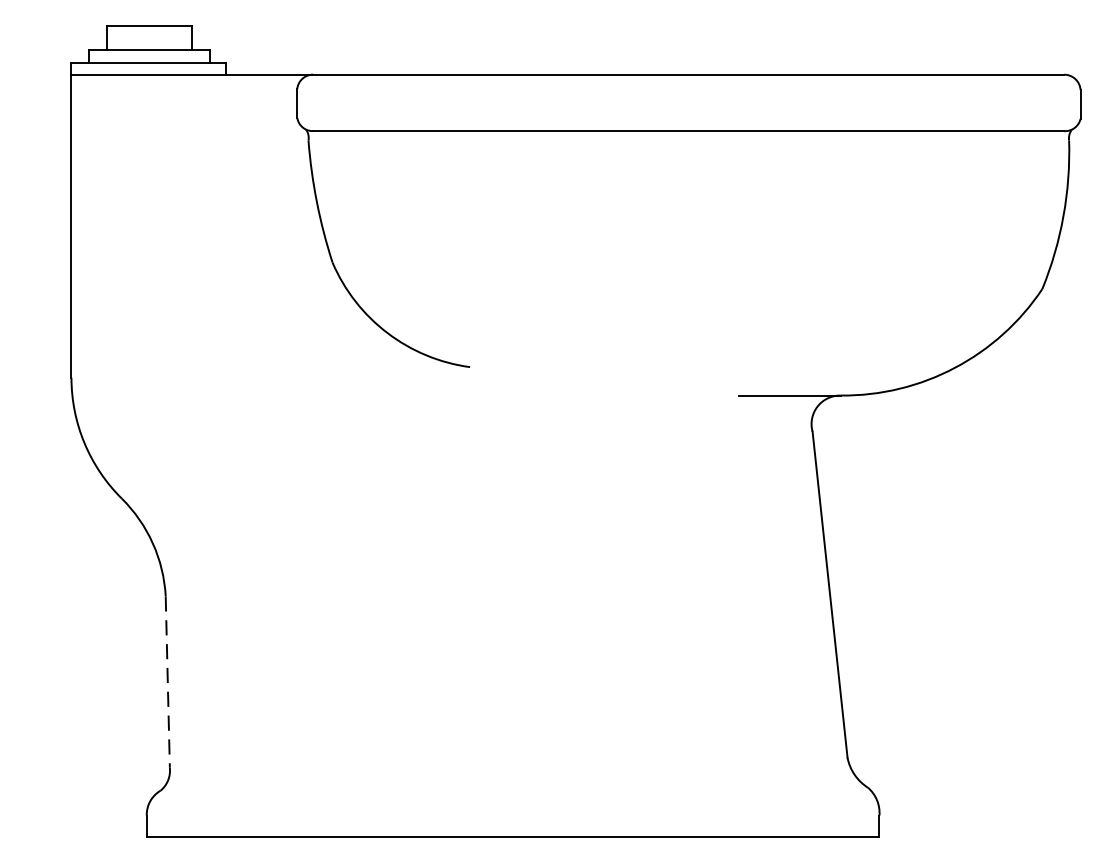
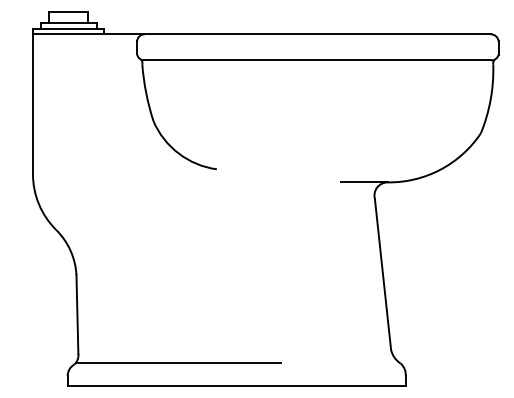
line: (167, 681) -> (77, 314), dashed -> solid
line: (384, 785) -> (177, 362), added

